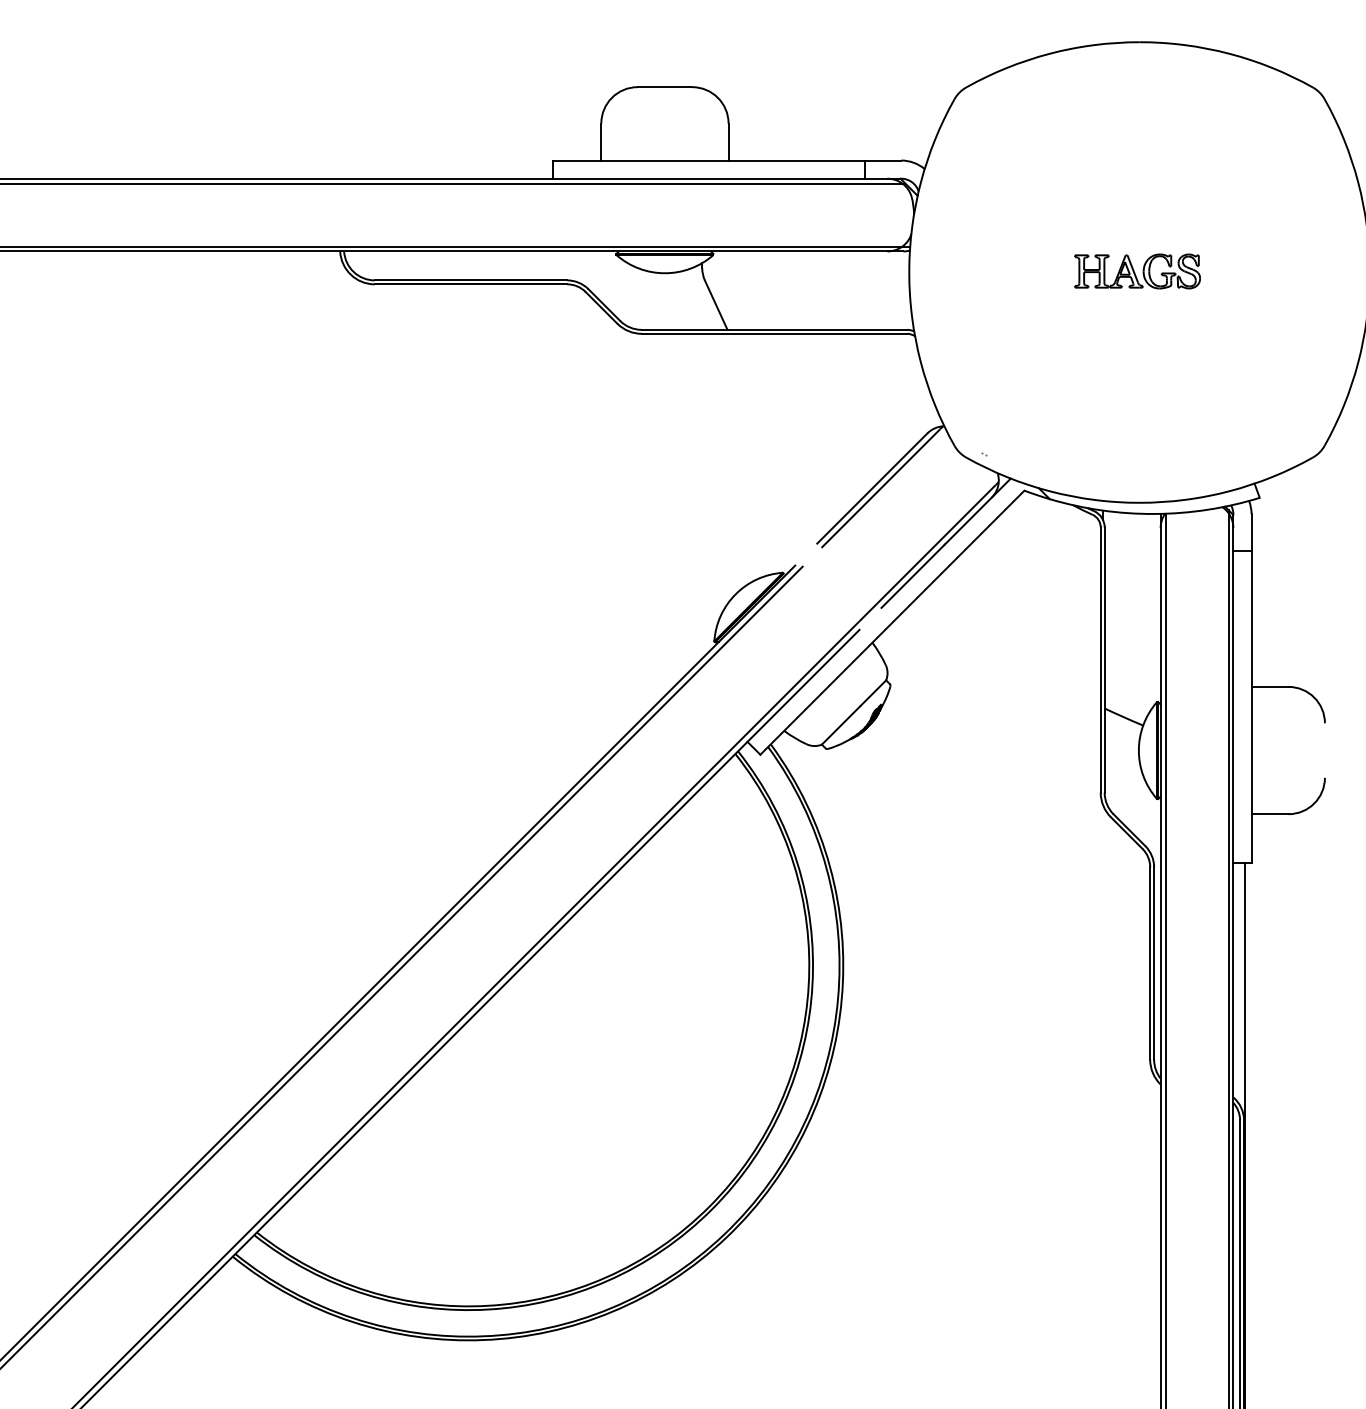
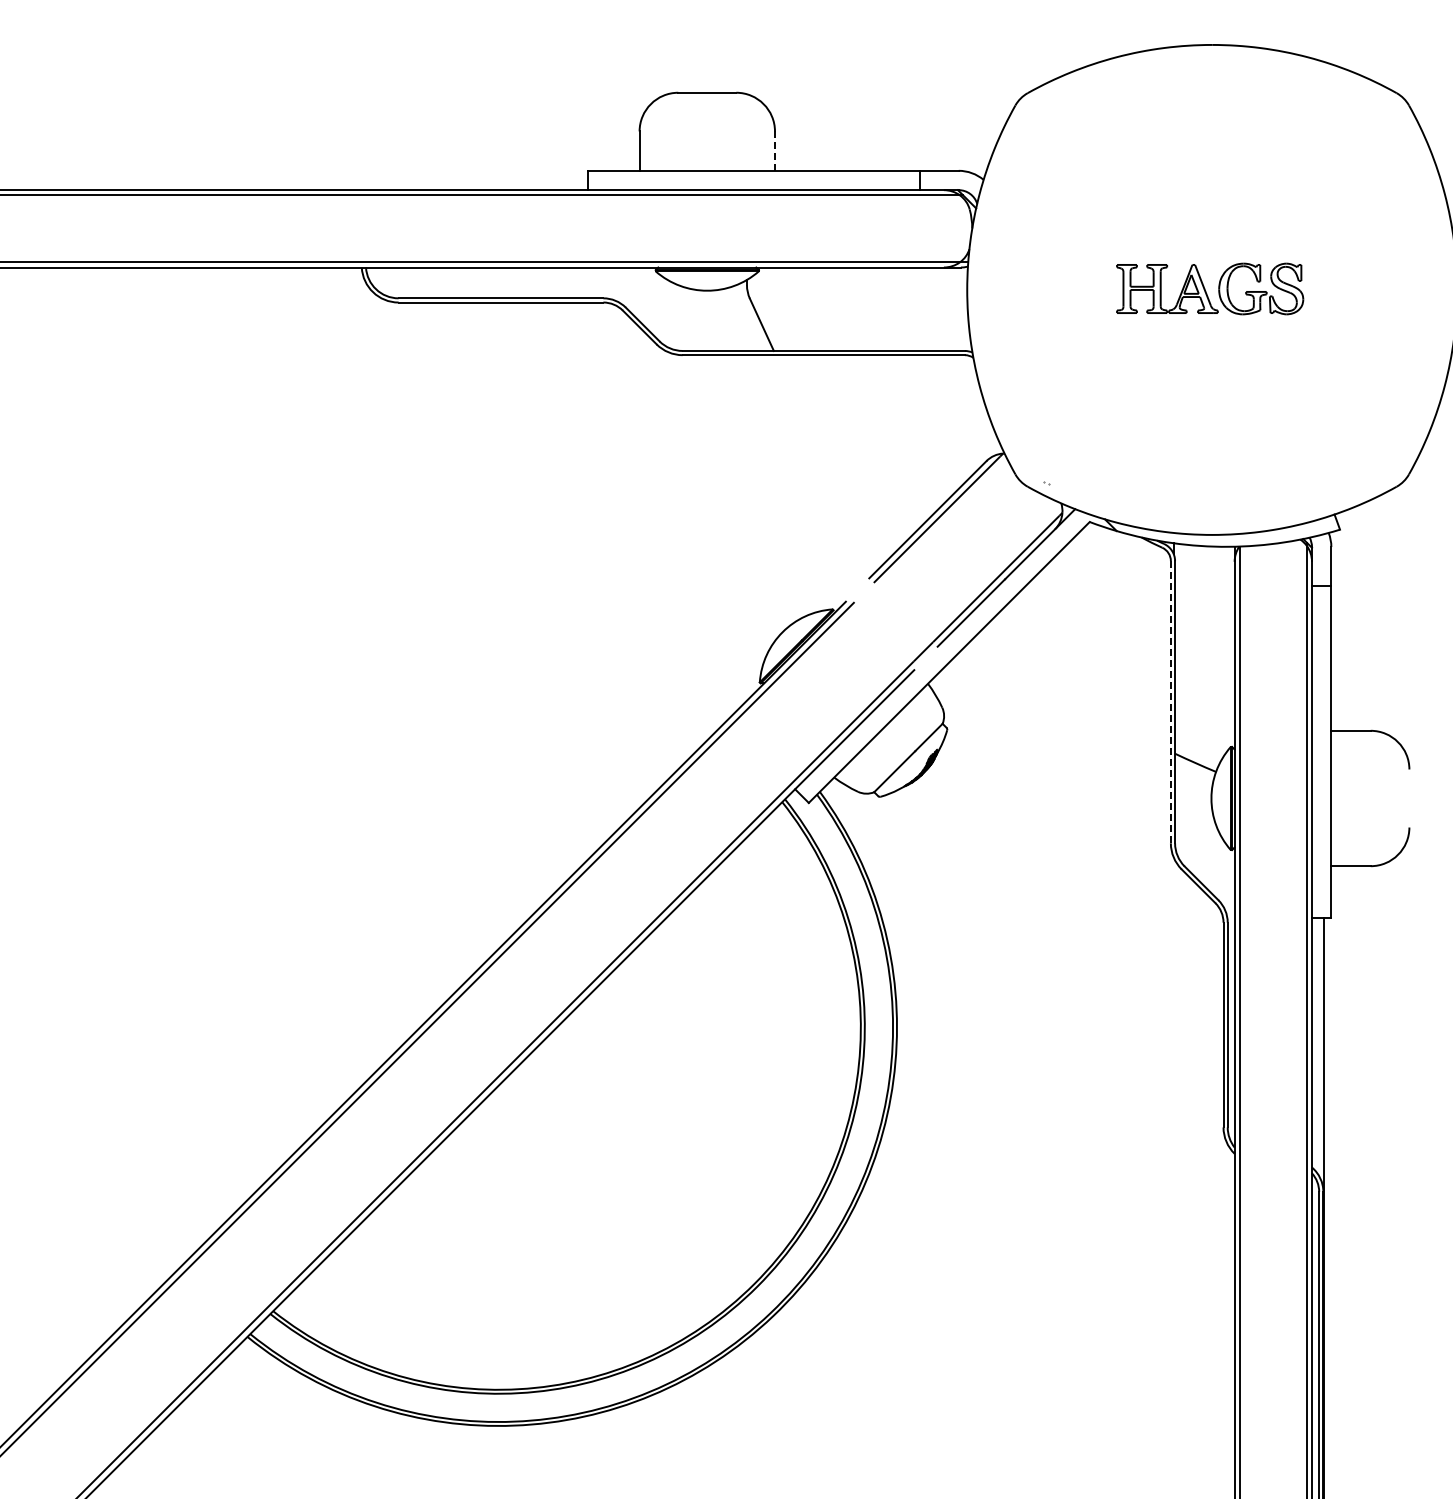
line: (728, 142) -> (774, 151), solid -> dashed
part: (1137, 271) -> (1209, 288), size x1.4
line: (1100, 659) -> (1170, 701), solid -> dashed

